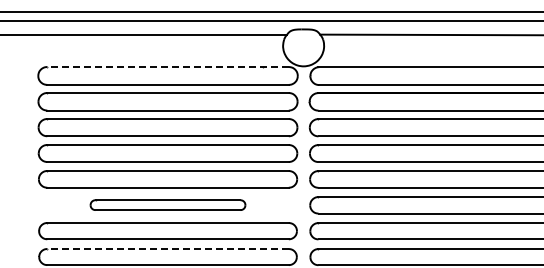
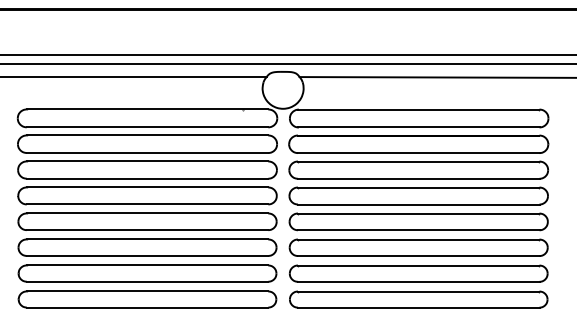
line: (168, 67) -> (147, 109), dashed -> solid
part: (168, 205) -> (147, 247), size x1.67
line: (168, 249) -> (147, 291), dashed -> solid

